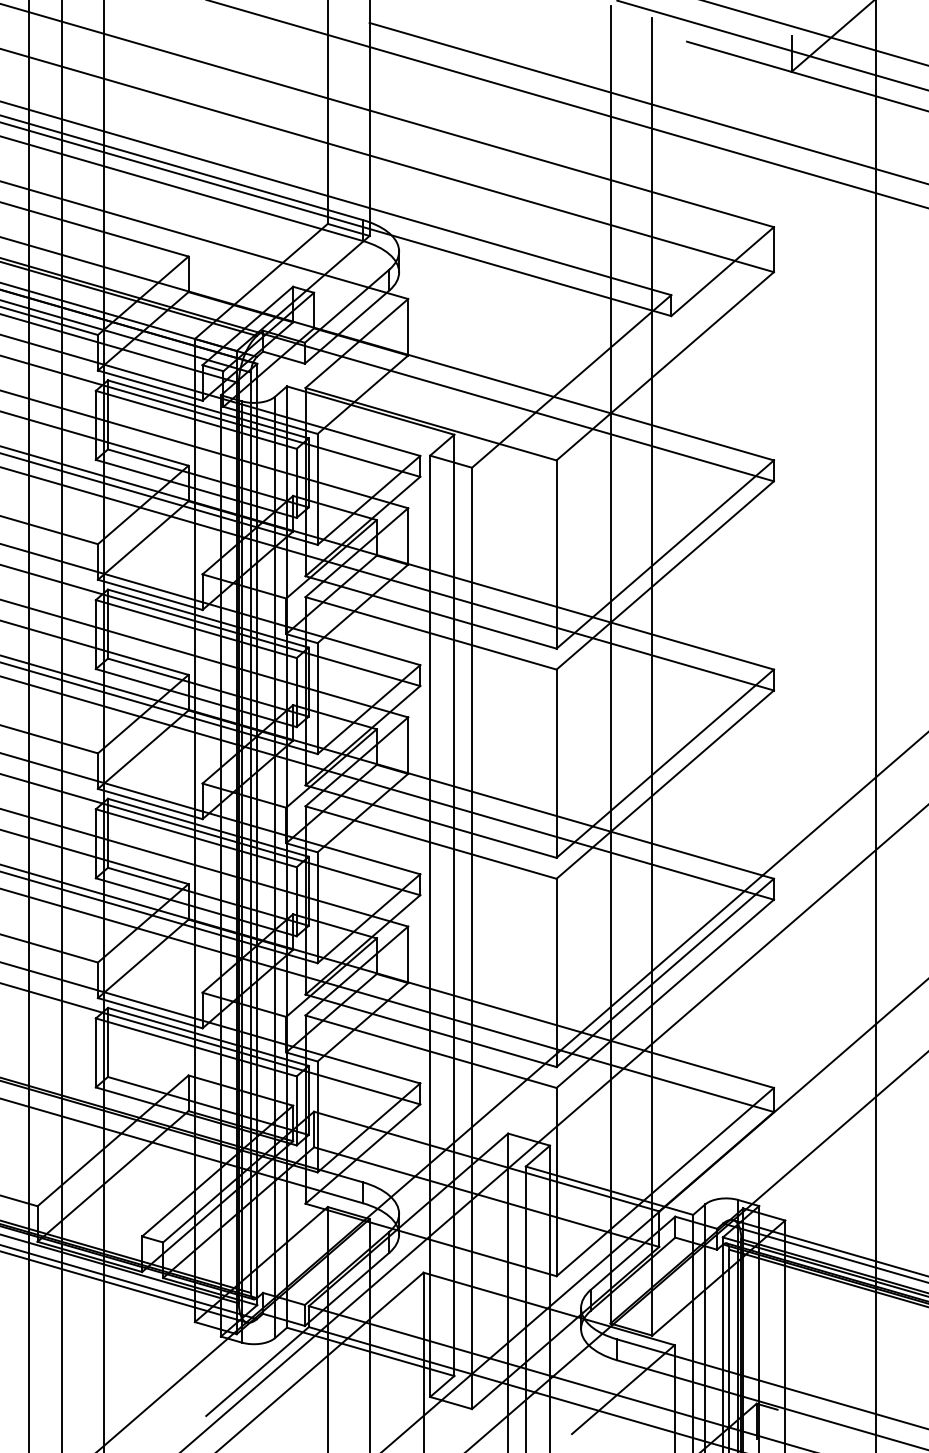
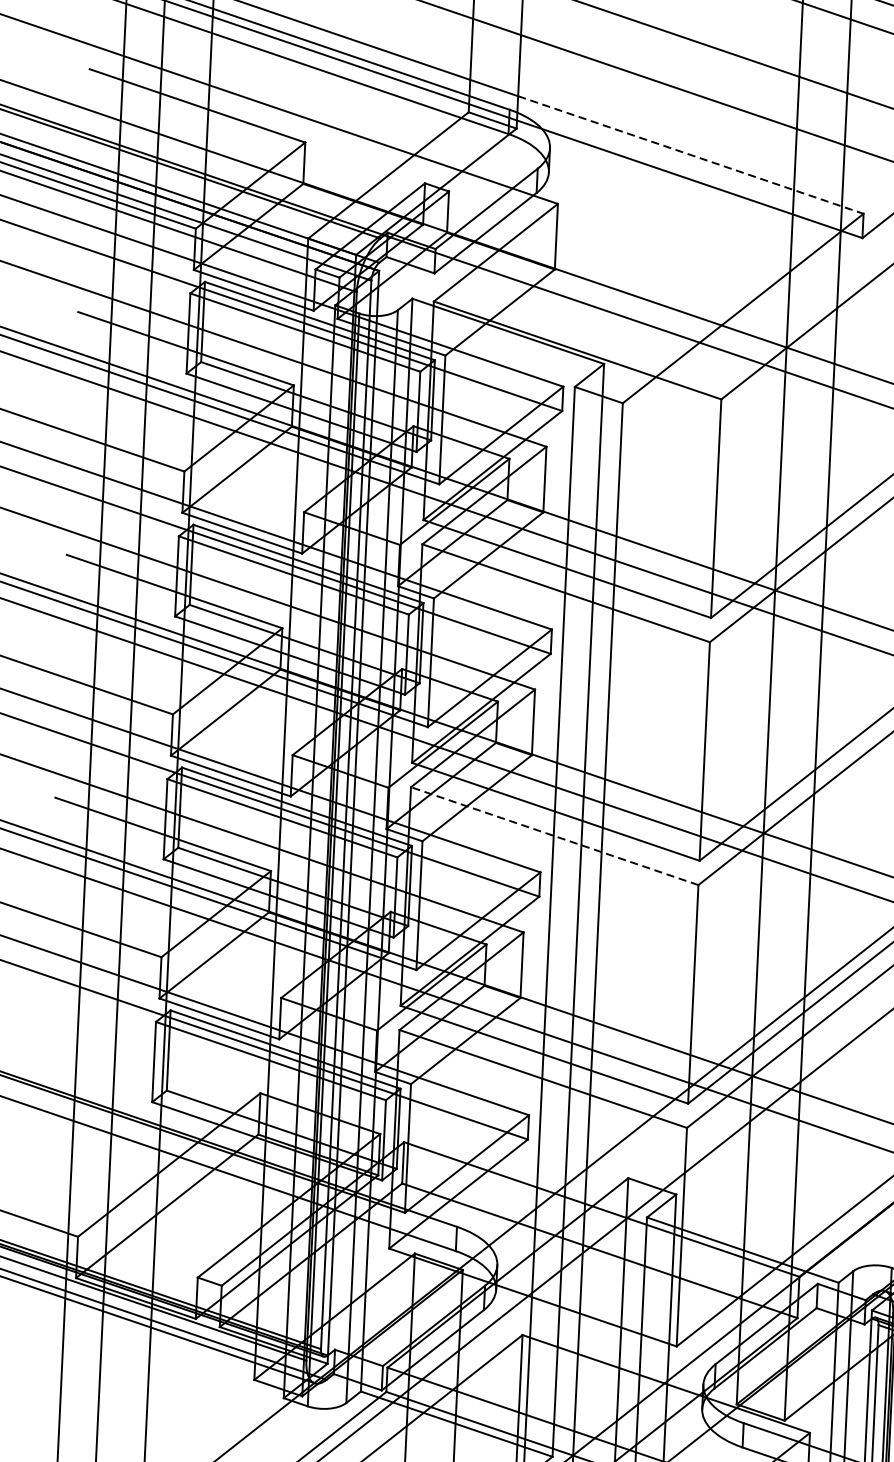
line: (520, 251) -> (690, 154), solid -> dashed
line: (431, 842) -> (555, 836), solid -> dashed

